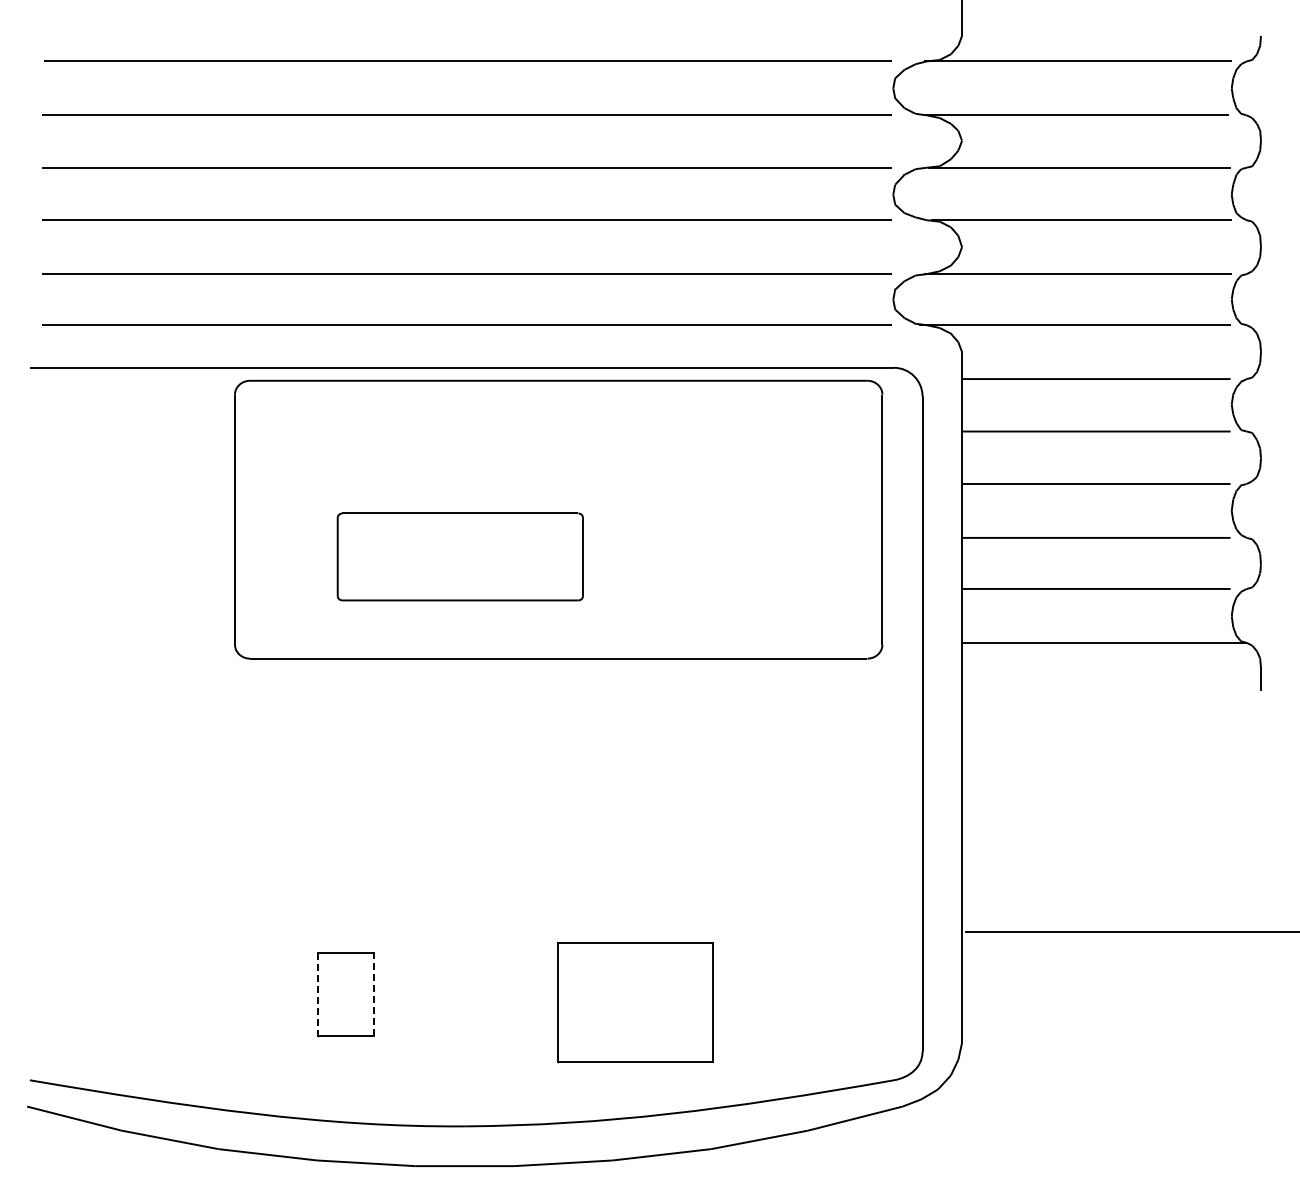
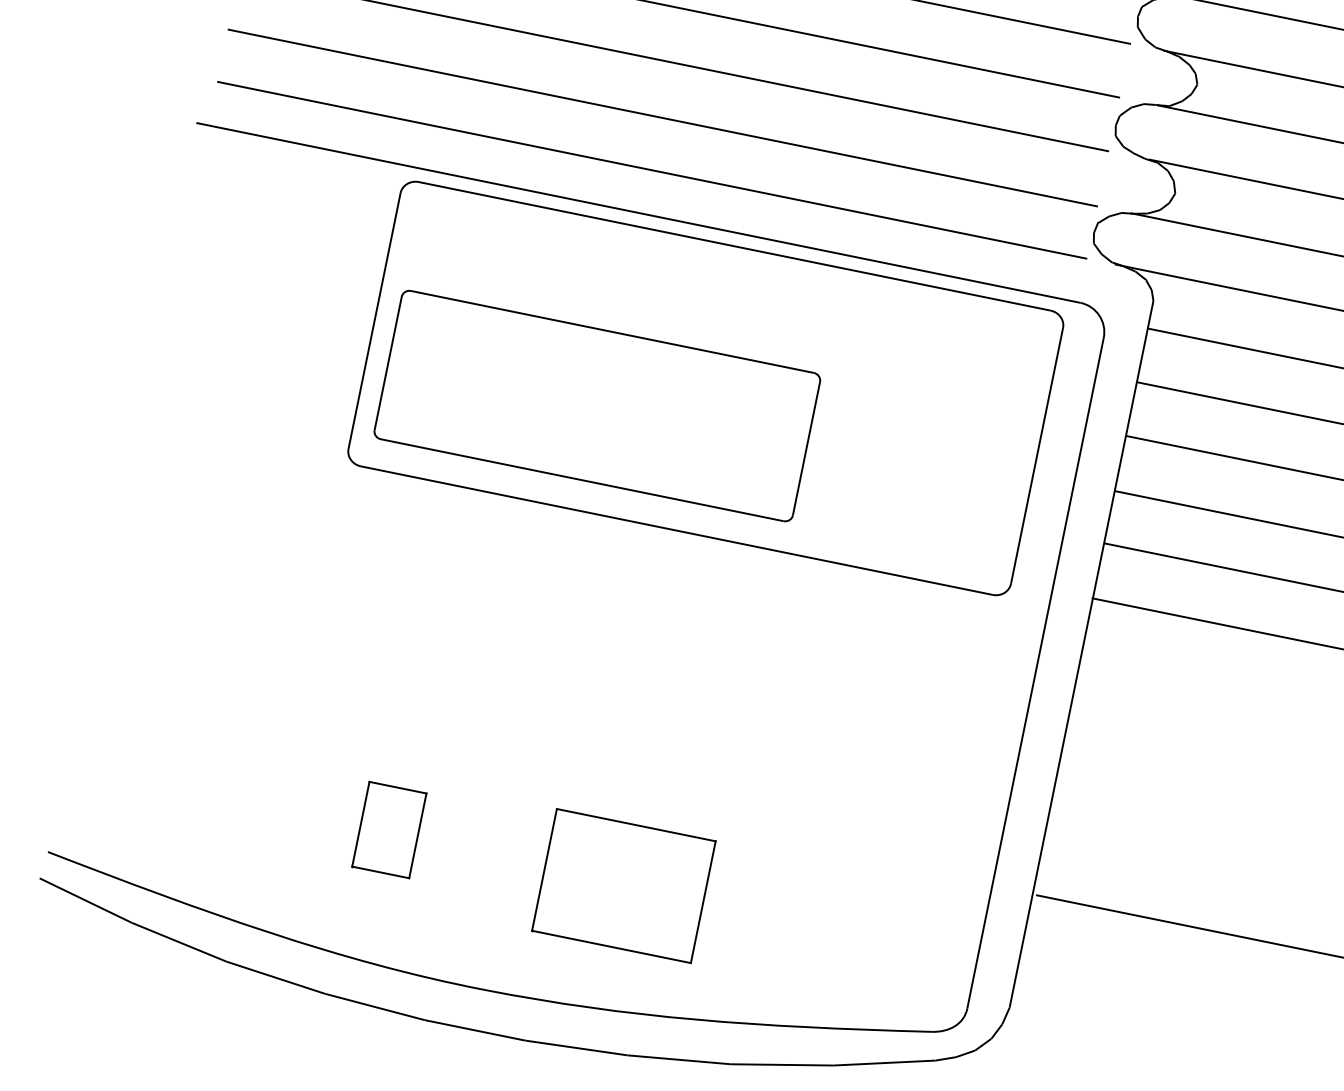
part: (460, 556) -> (597, 405), size x1.67
line: (373, 994) -> (417, 835), dashed -> solid
line: (318, 995) -> (360, 825), dashed -> solid
part: (635, 1002) -> (623, 886), moved

